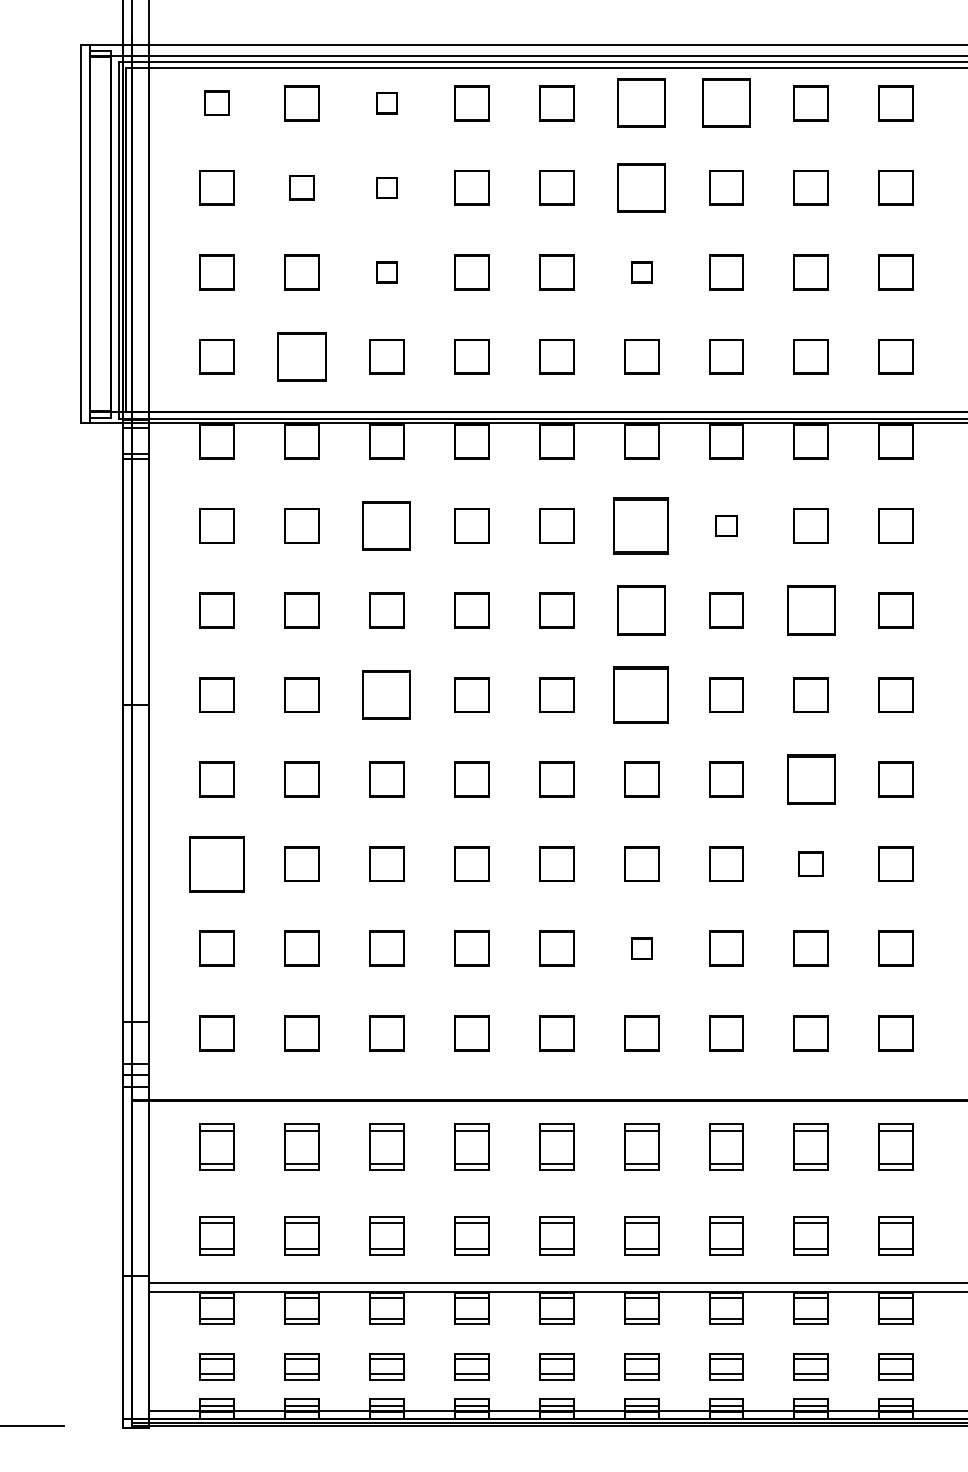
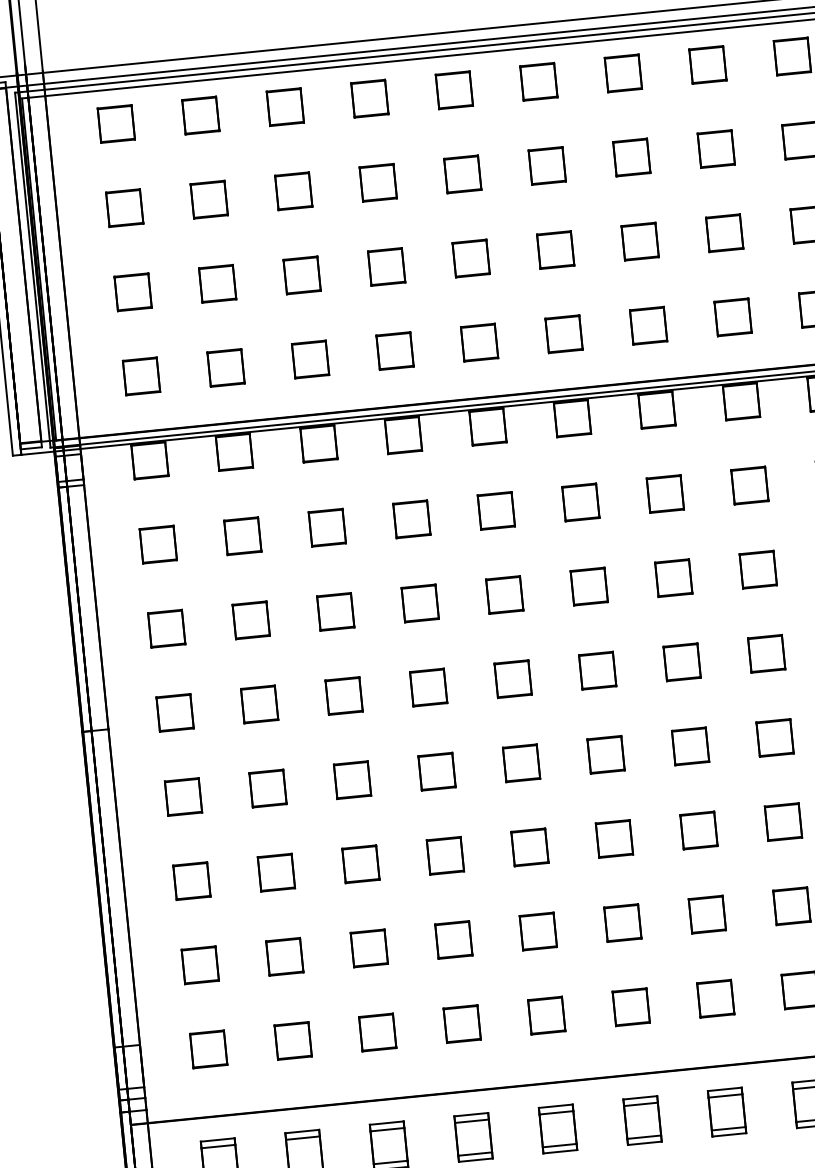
part: (216, 103) -> (115, 124), size x1.43
part: (386, 103) -> (285, 107), size x1.67
part: (641, 103) -> (538, 82), size x0.71
part: (726, 103) -> (623, 73), size x0.71
part: (301, 187) -> (208, 199), size x1.43
part: (386, 187) -> (293, 190), size x1.67
part: (641, 187) -> (547, 165), size x0.71
part: (386, 272) -> (301, 275), size x1.67
part: (641, 272) -> (555, 250), size x1.67
part: (301, 356) -> (225, 367), size x0.71
part: (386, 525) -> (327, 527), size x0.71
part: (641, 525) -> (580, 501), size x0.62
part: (726, 525) -> (665, 493), size x1.67
part: (641, 610) -> (589, 586), size x0.71
part: (810, 610) -> (757, 569), size x0.71
part: (386, 694) -> (343, 695), size x0.71
part: (641, 694) -> (597, 670), size x0.62
part: (810, 779) -> (774, 737), size x0.71
part: (216, 863) -> (191, 880), size x0.62
part: (810, 863) -> (782, 821), size x1.43
part: (641, 948) -> (622, 922), size x1.67

